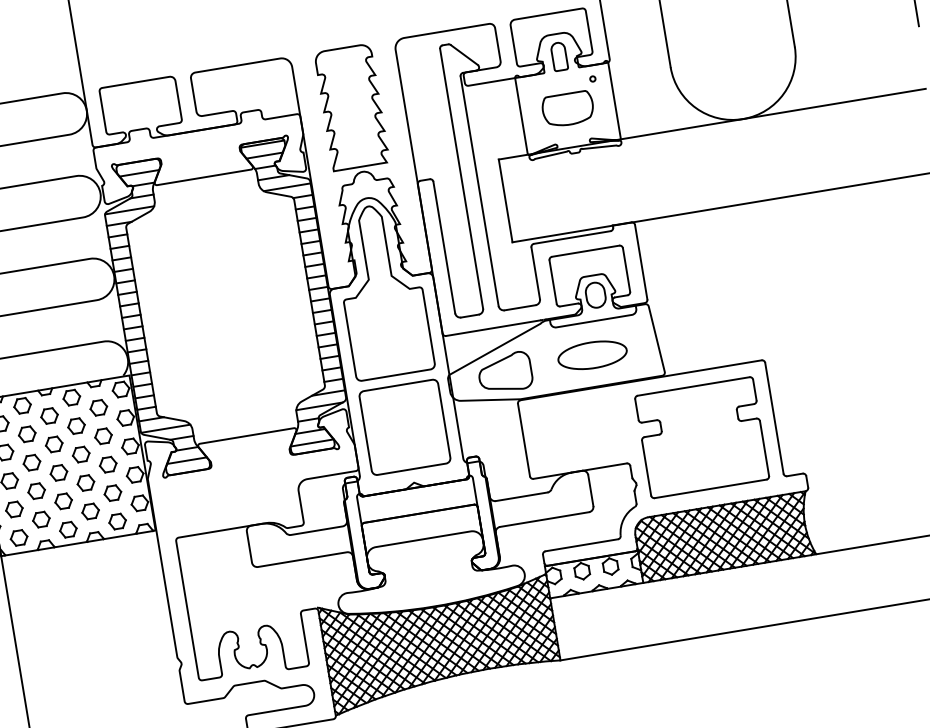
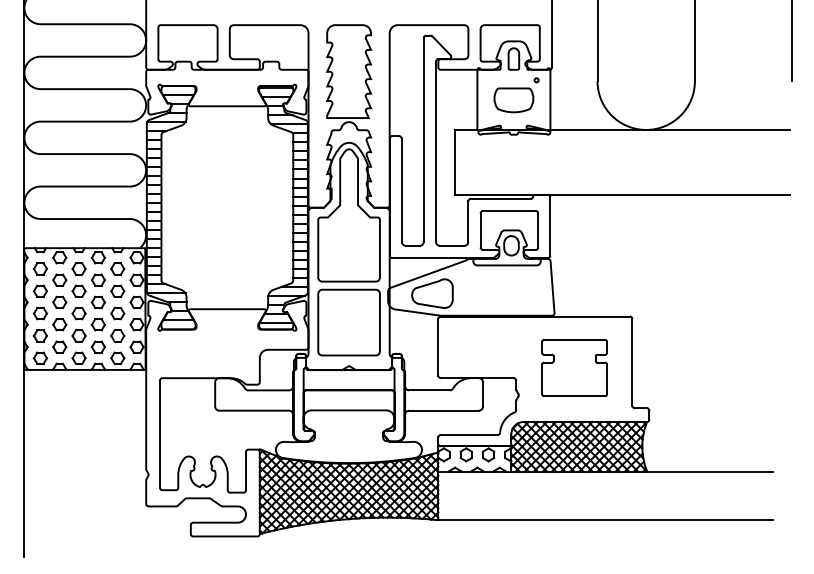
part: (592, 355) -> (501, 291), removed
part: (701, 437) -> (574, 367), size x0.7

